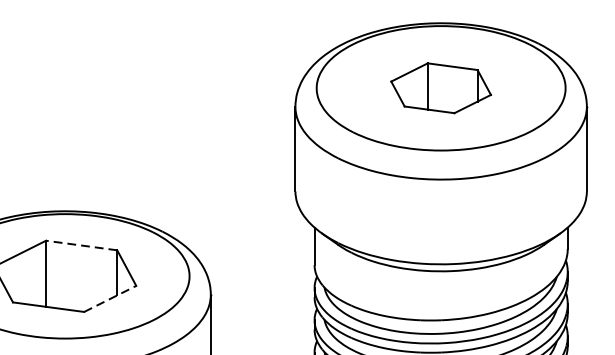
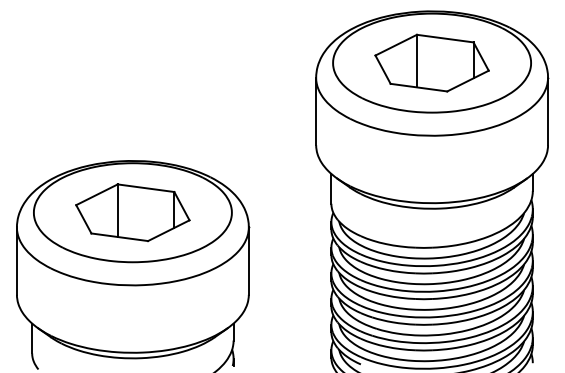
part: (440, 87) -> (431, 62), size x1.43
line: (82, 245) -> (146, 188), dashed -> solid
line: (111, 298) -> (169, 230), dashed -> solid

